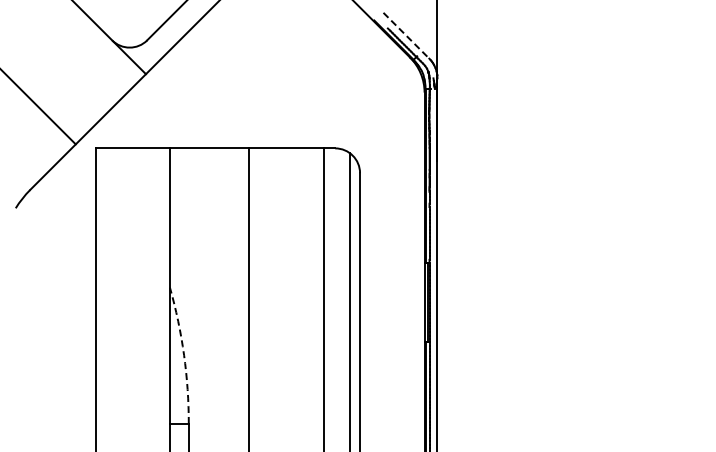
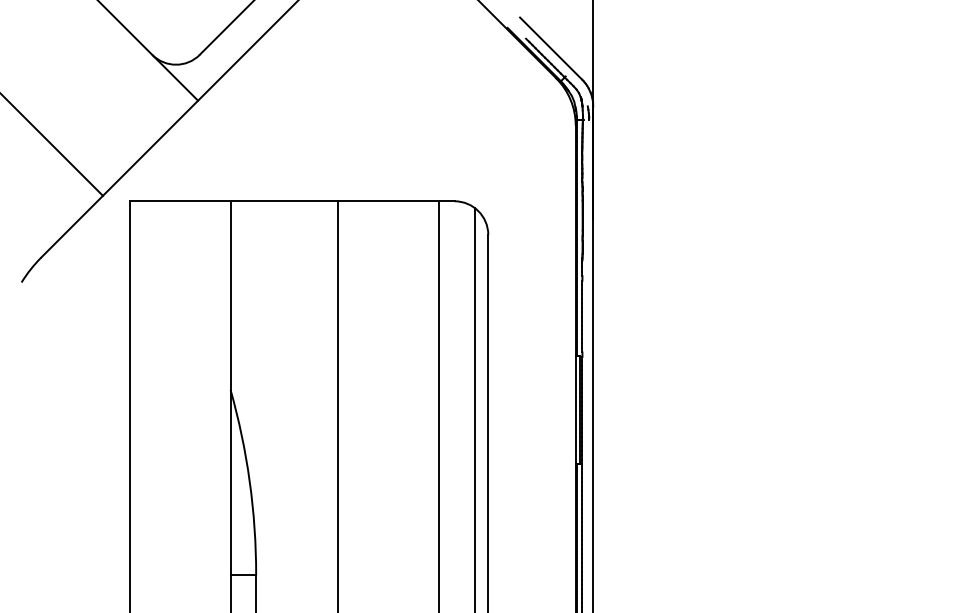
line: (406, 36) -> (551, 49), dashed -> solid
arc: (184, 355) -> (250, 482), dashed -> solid

